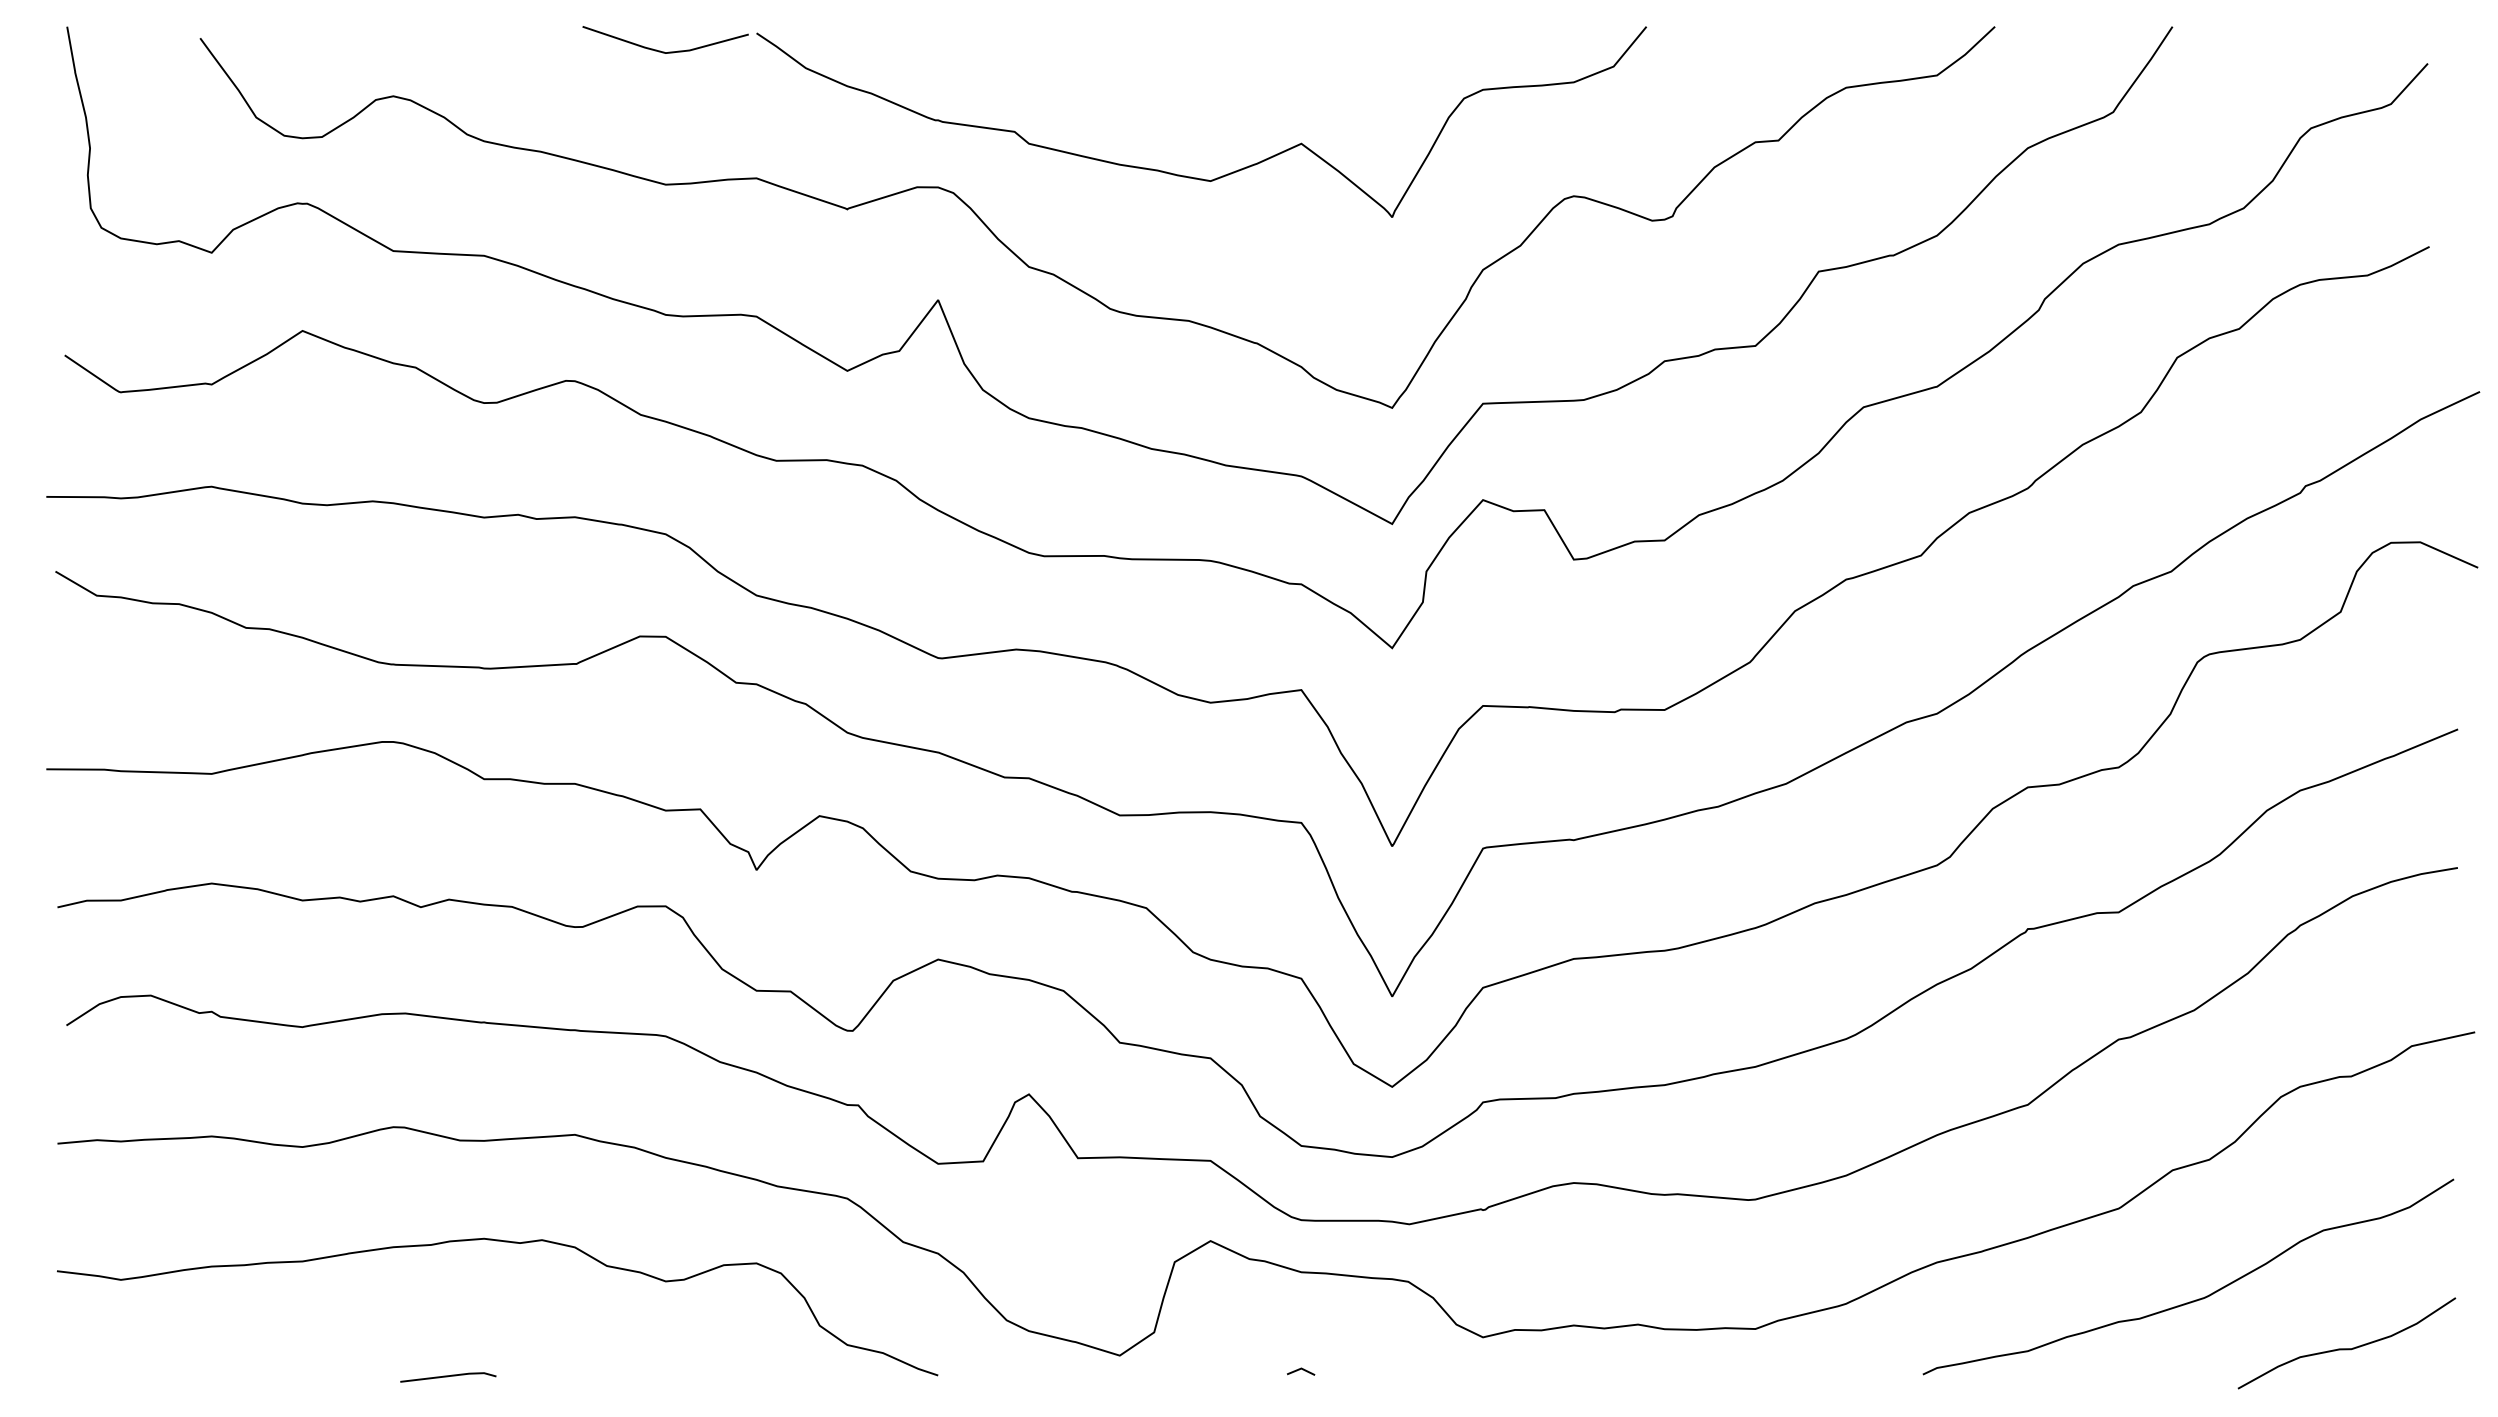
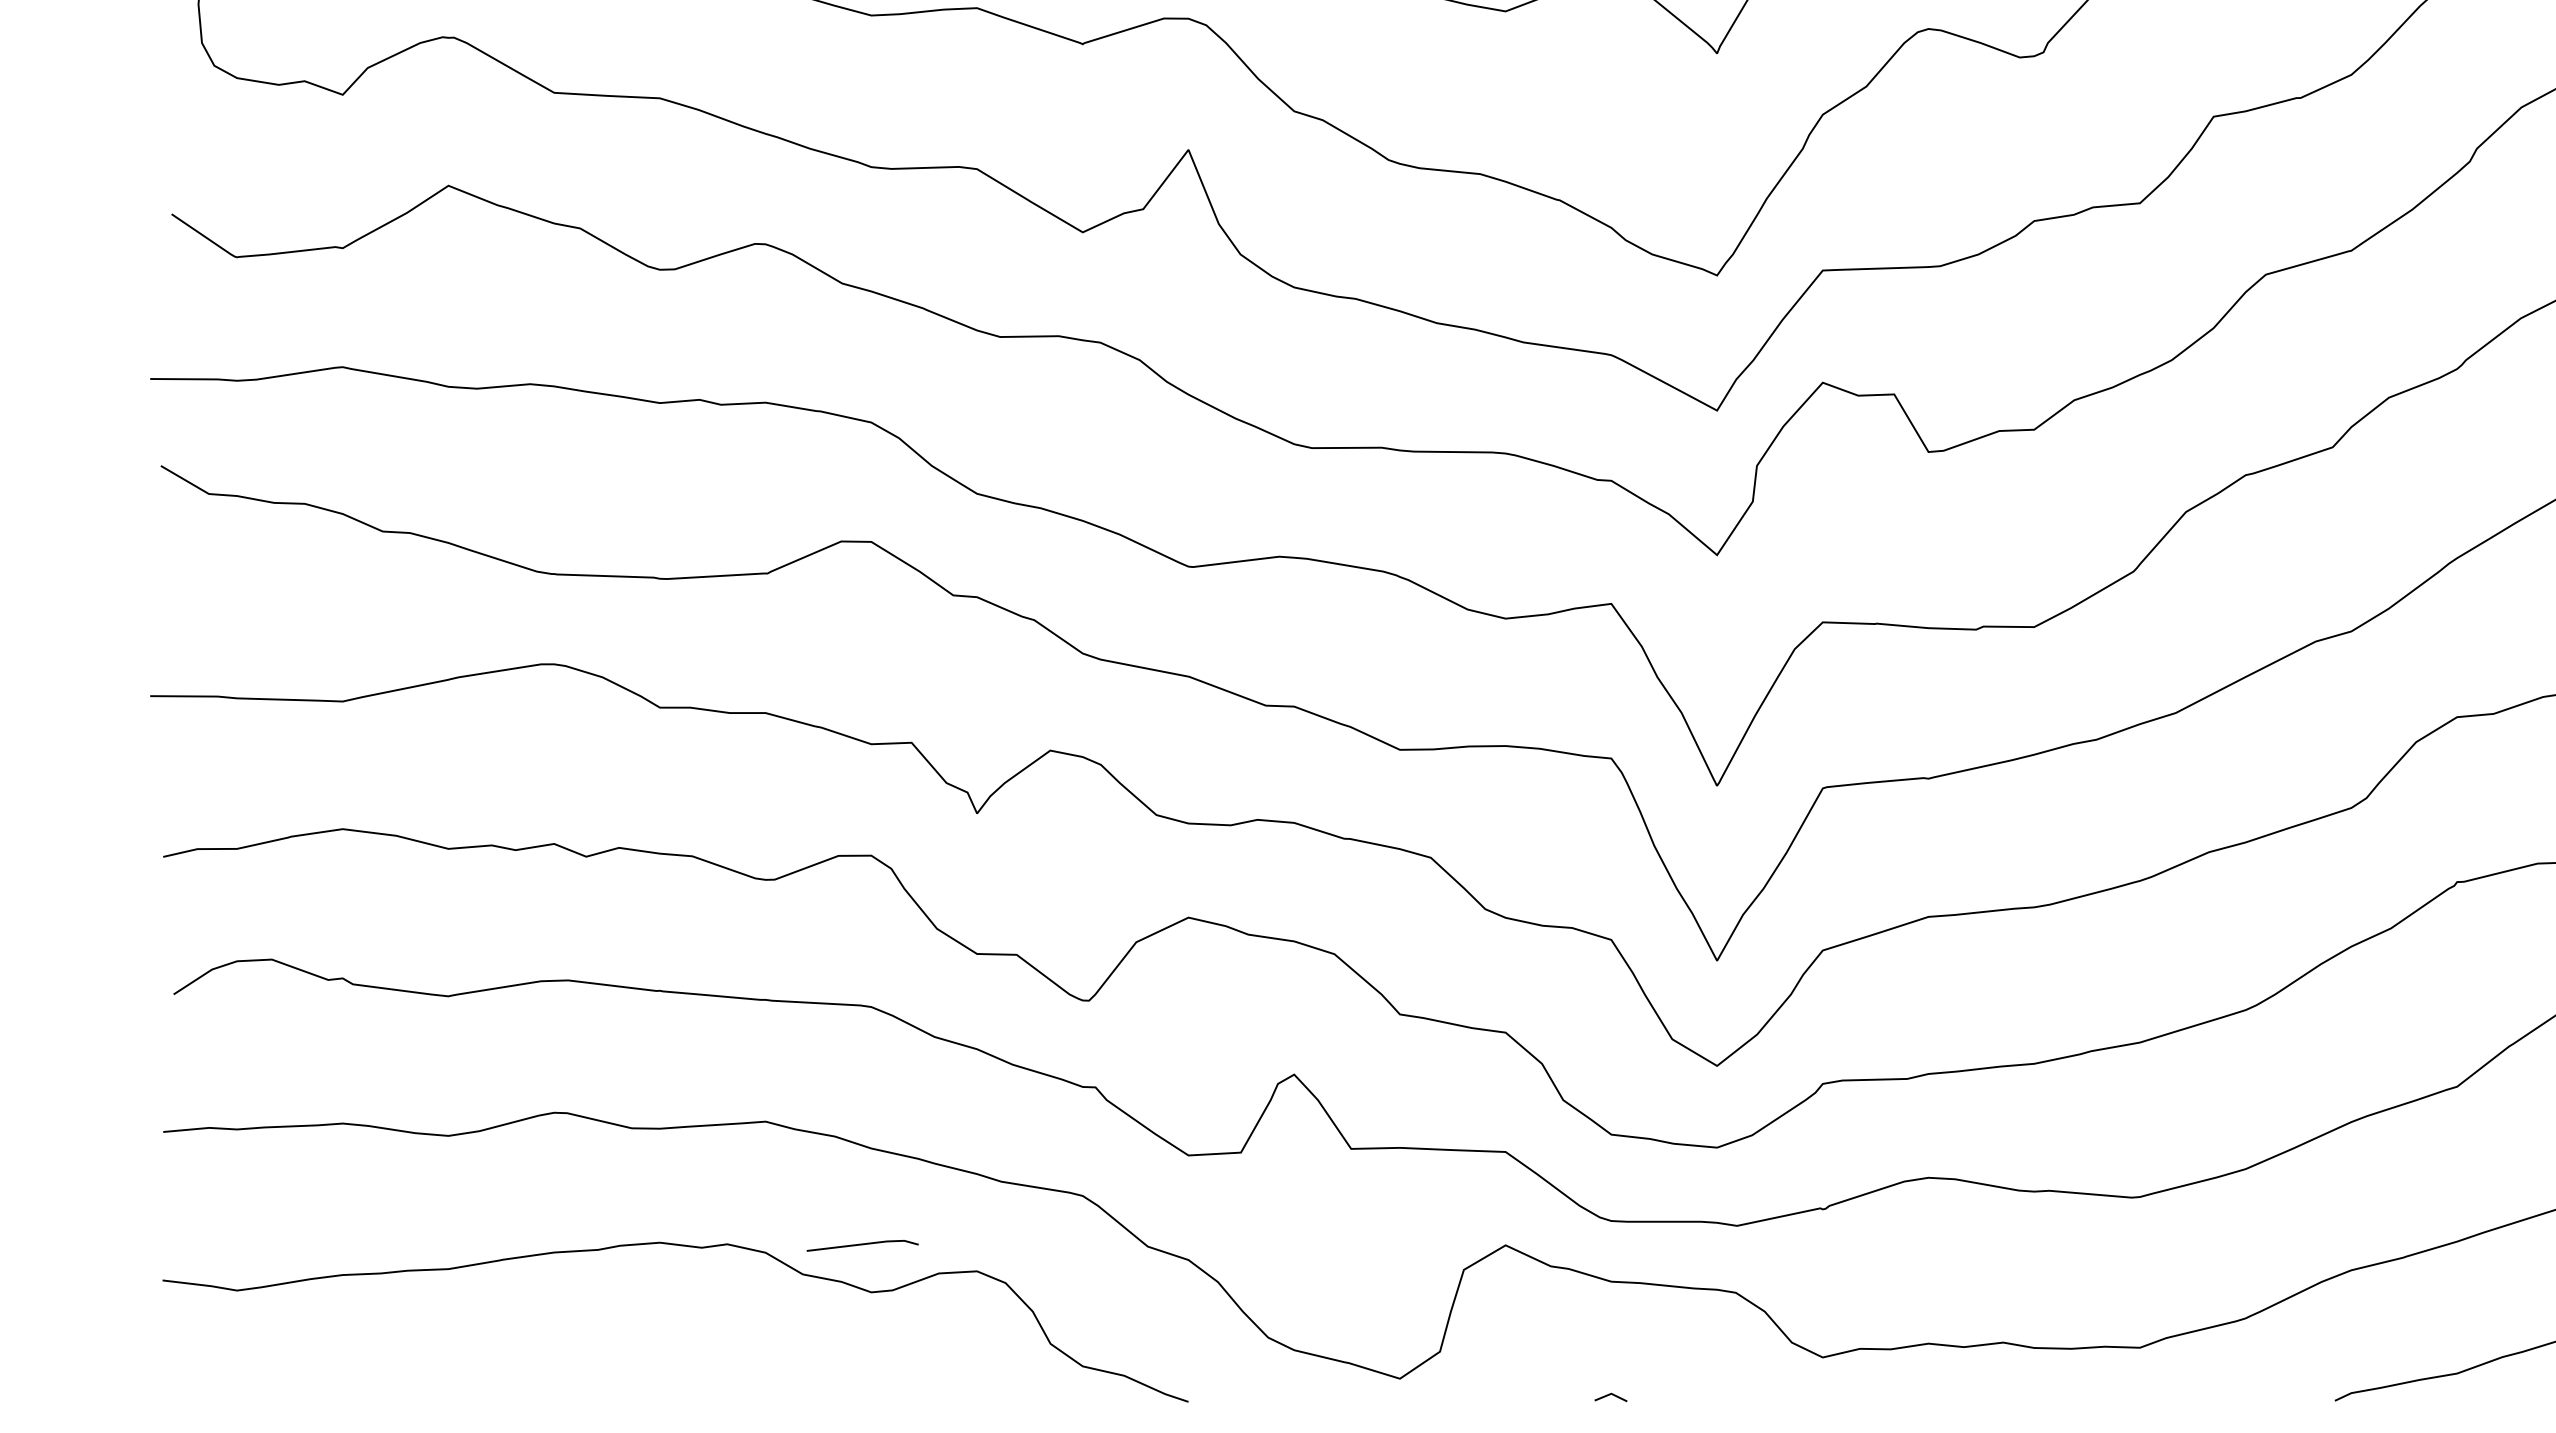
line: (448, 1377) -> (862, 1245), moved

